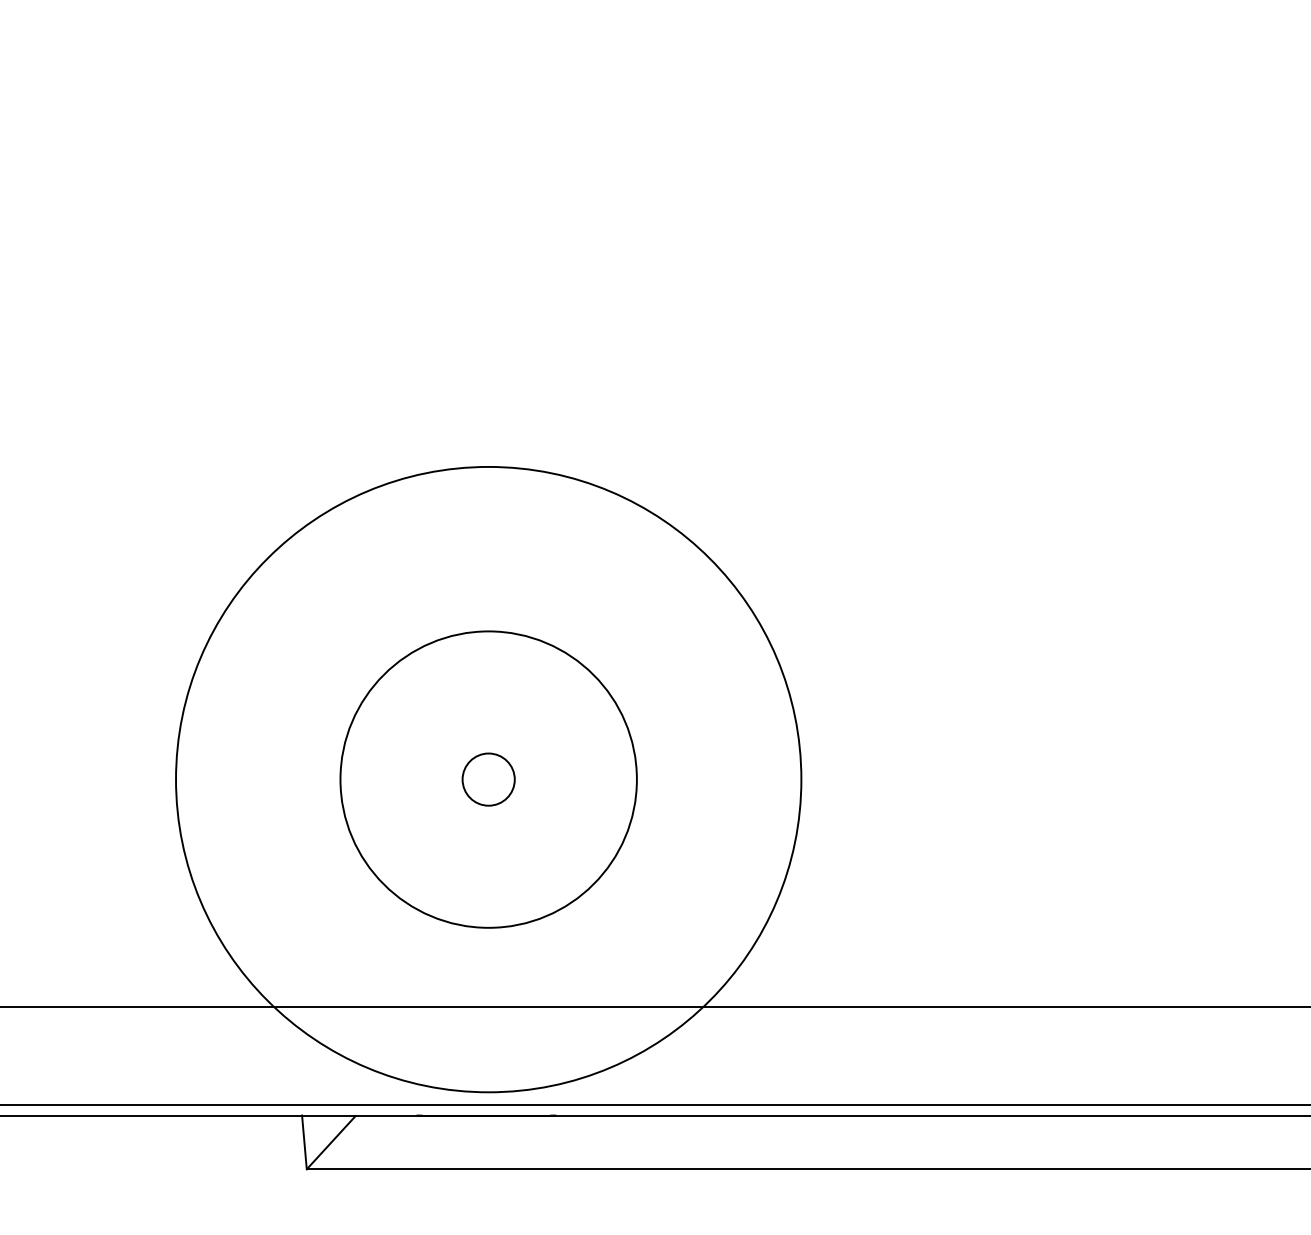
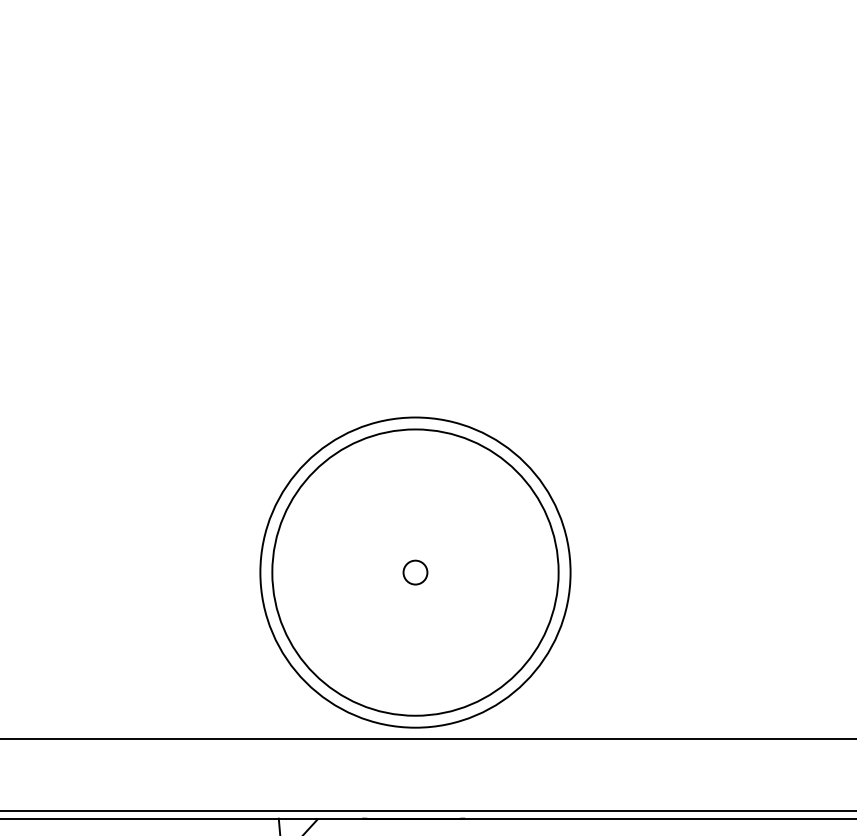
circle: (488, 779) -> (415, 572), size x0.62
circle: (488, 779) -> (415, 572), size x0.62
circle: (488, 779) -> (415, 572), size x1.43

